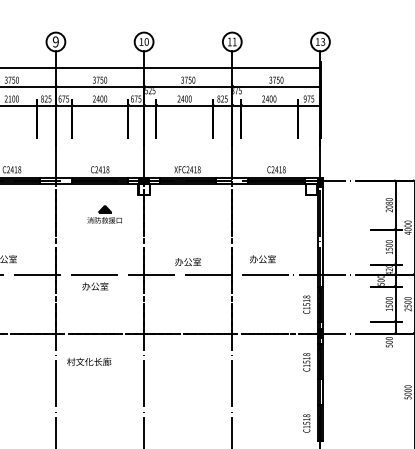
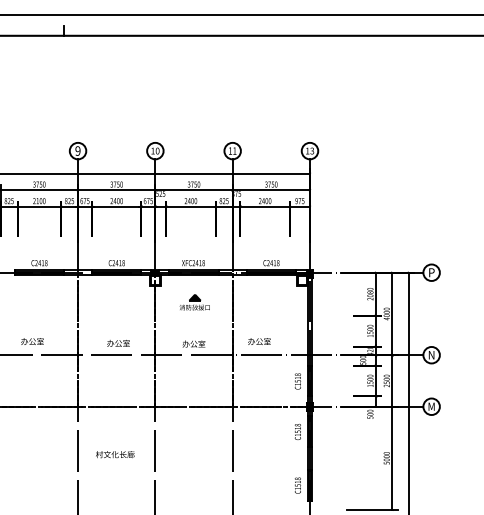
part: (104, 214) -> (194, 302), moved
text: (95, 286) -> (118, 343), moved
text: (89, 361) -> (115, 454), moved

